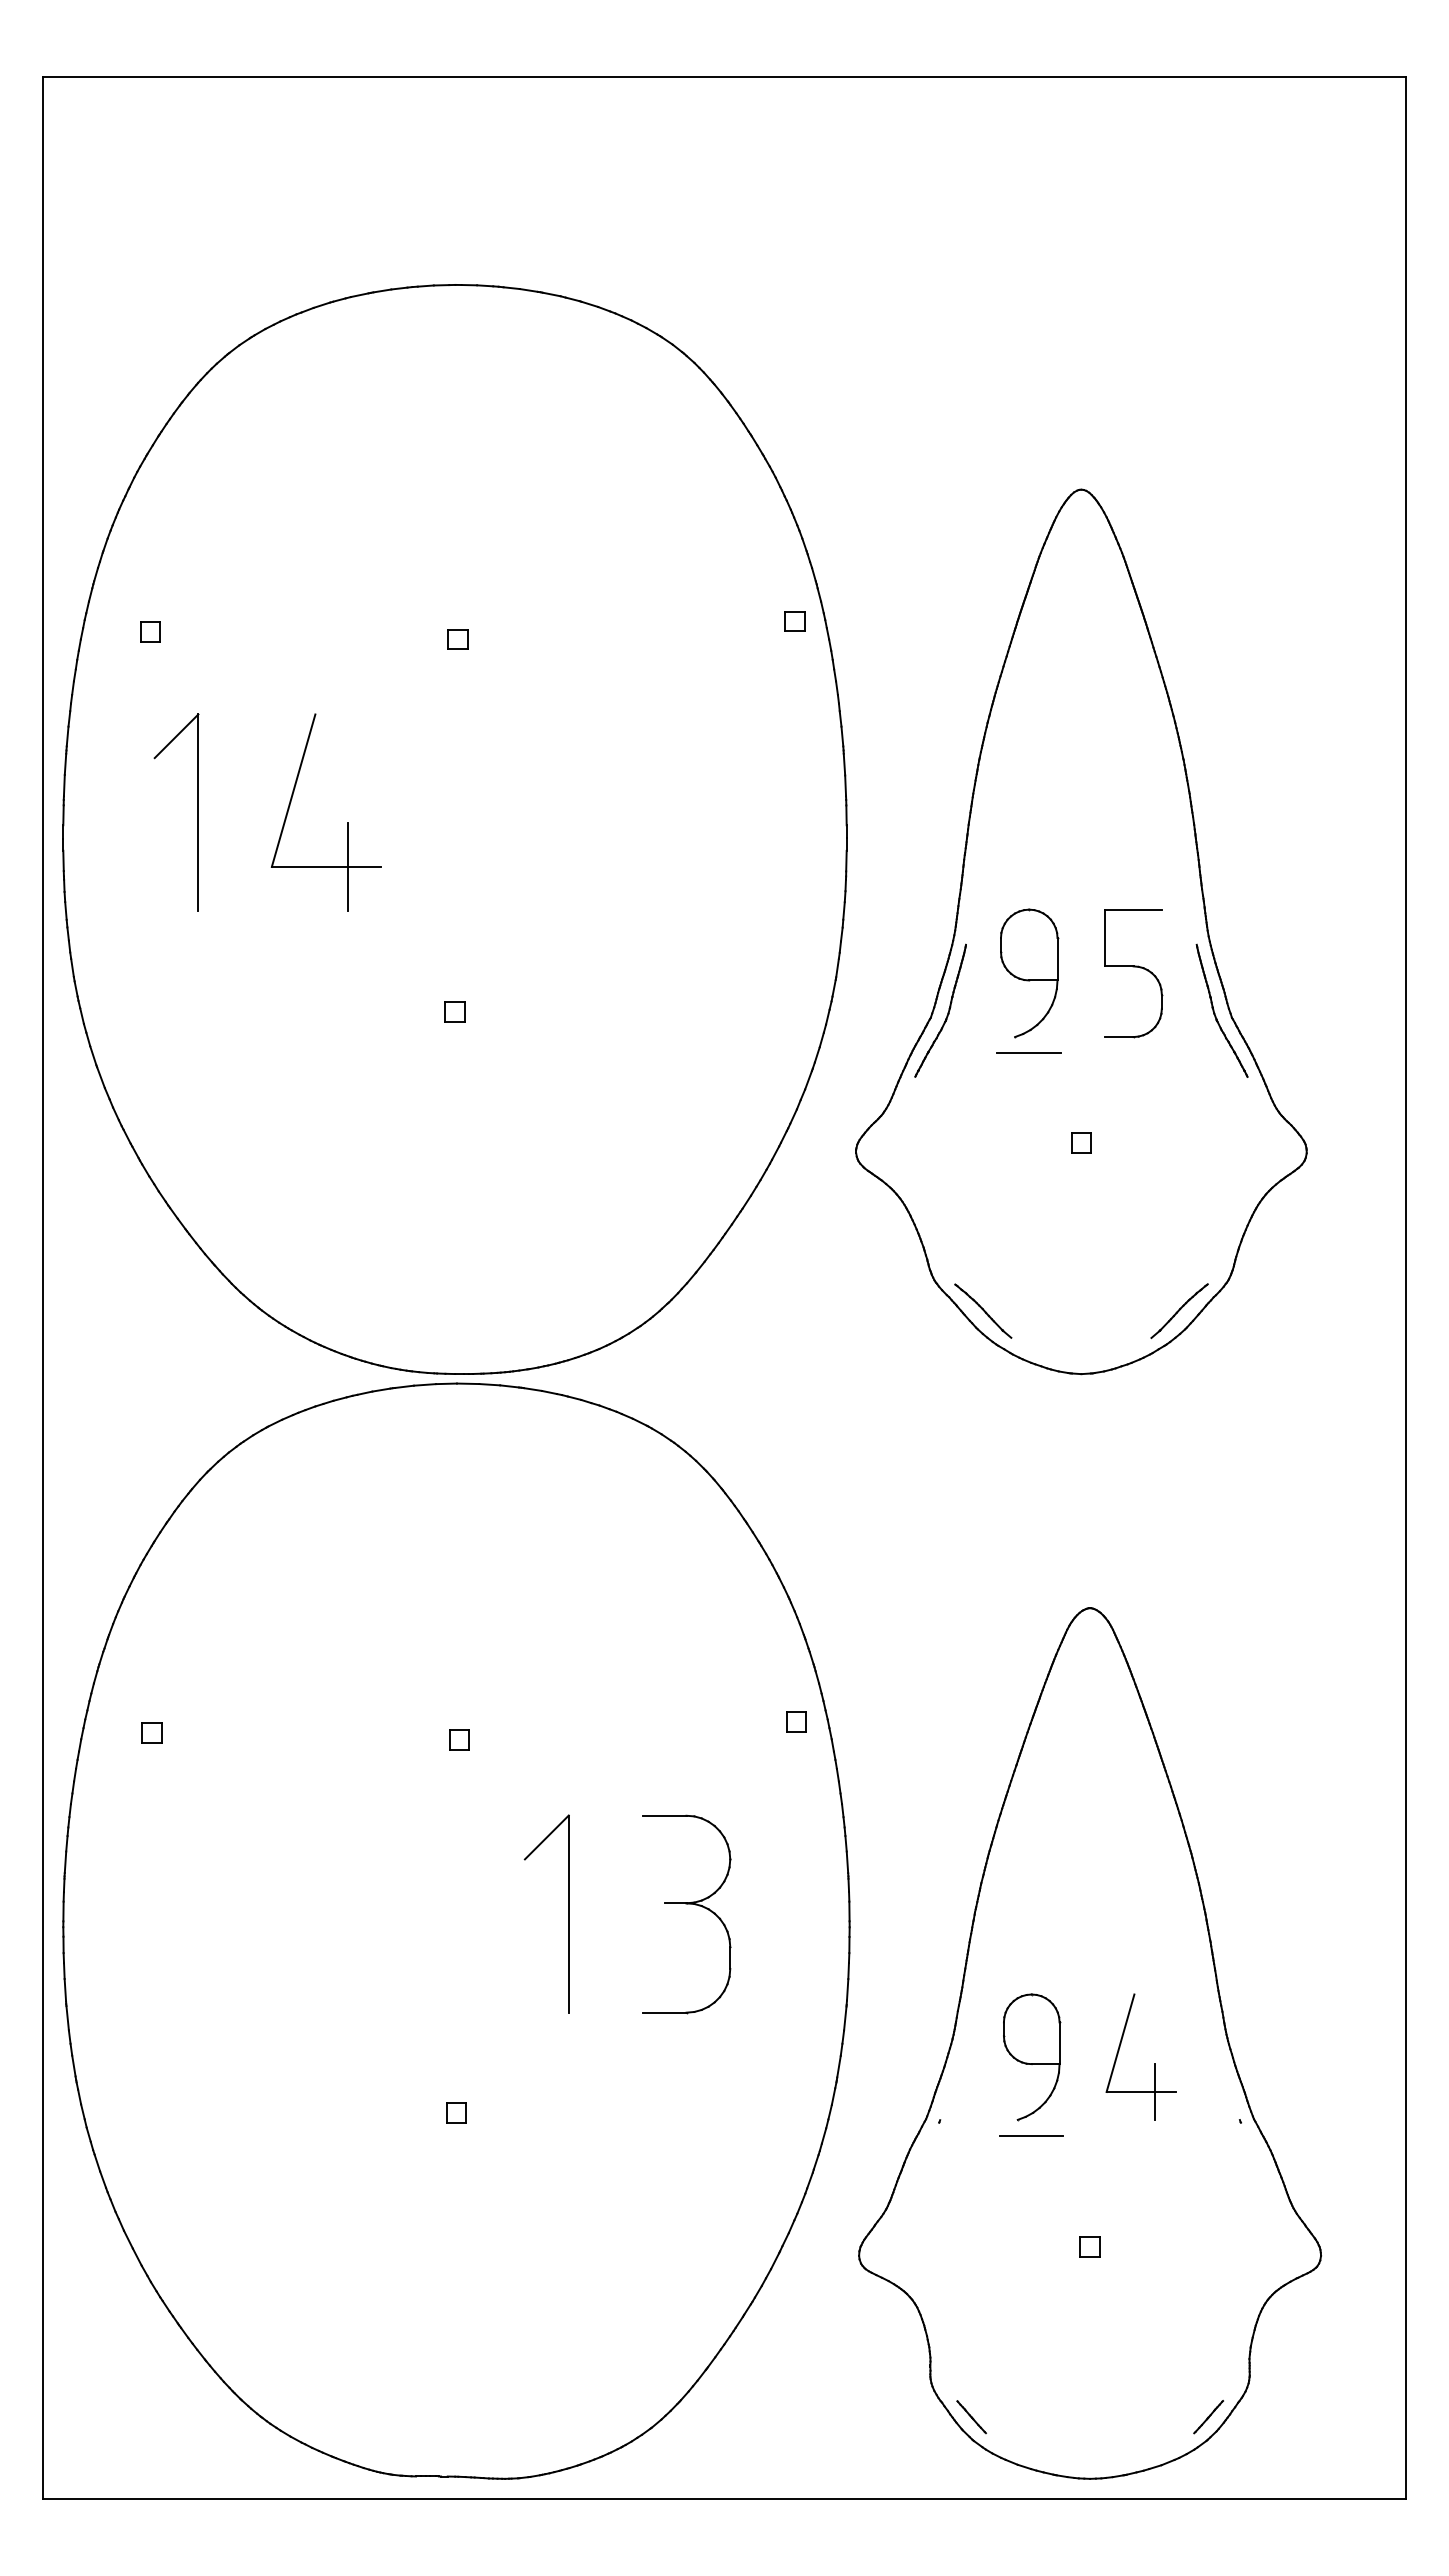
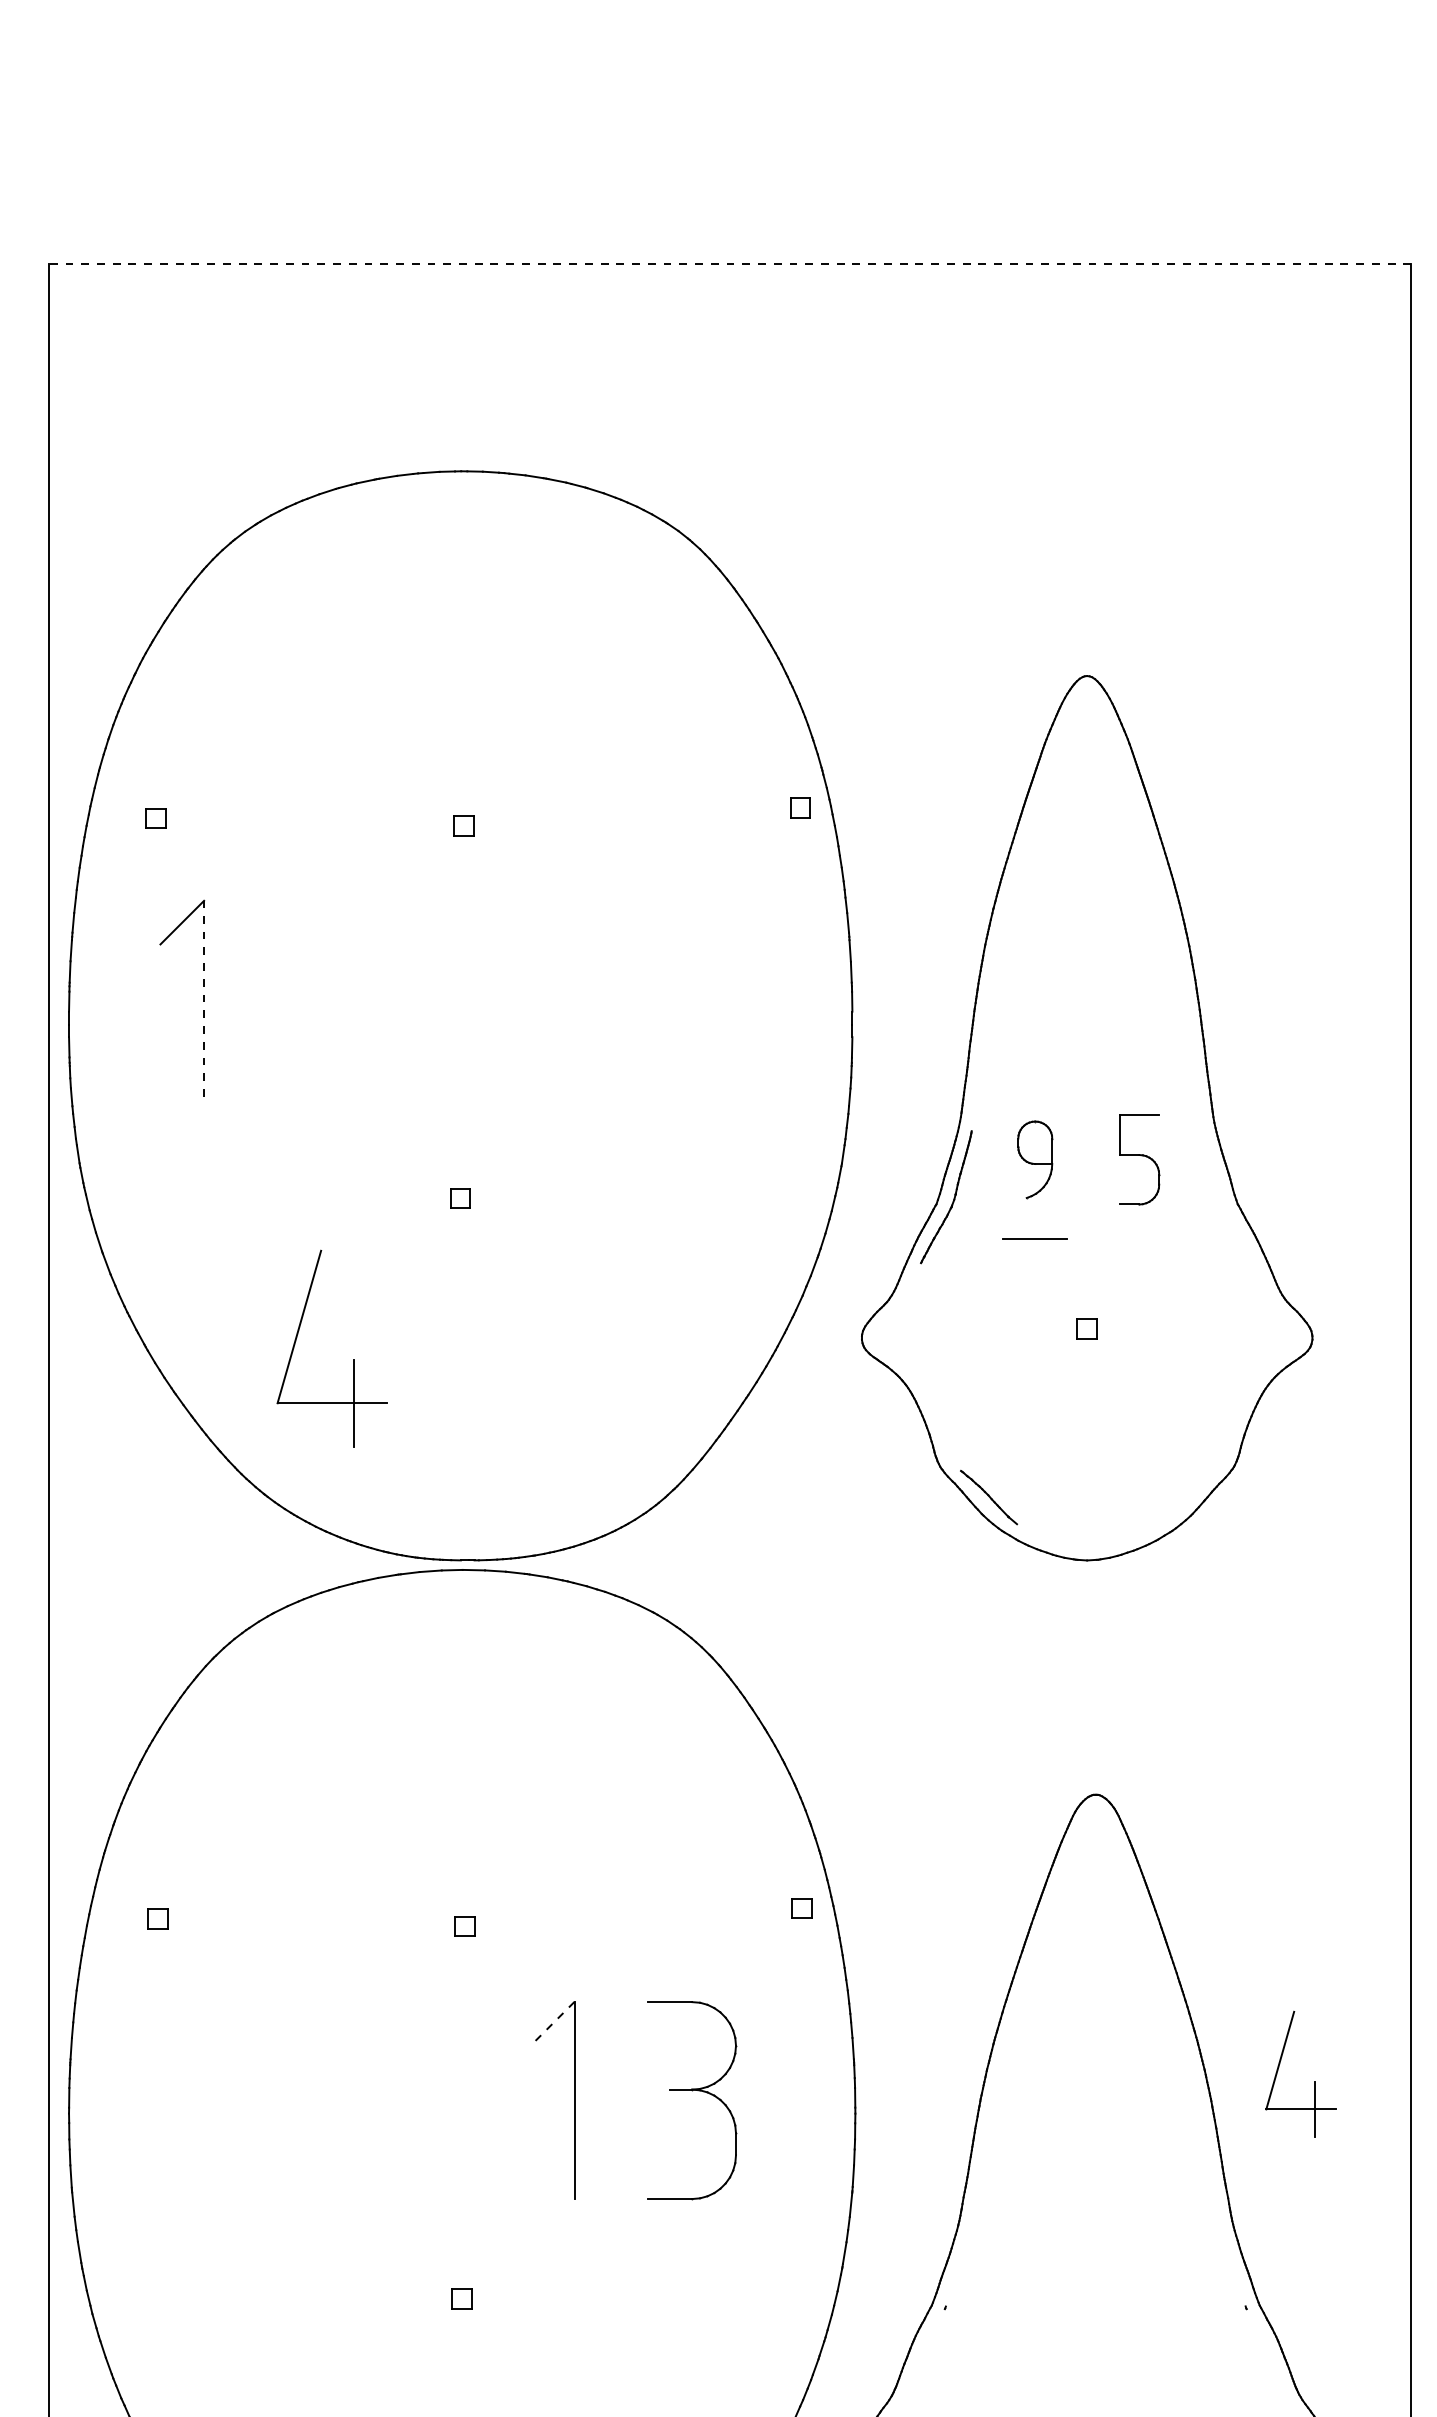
line: (724, 77) -> (730, 263), solid -> dashed
line: (198, 812) -> (204, 998), solid -> dashed
part: (347, 822) -> (353, 1358), moved
part: (1029, 973) -> (1035, 1159), size x0.6
part: (1133, 973) -> (1139, 1159), size x0.7
part: (1215, 1013) -> (1221, 1199), removed
part: (1179, 1311) -> (1185, 1497), removed
line: (546, 1837) -> (552, 2023), solid -> dashed
part: (1032, 2057) -> (1038, 2243), removed
part: (1154, 2063) -> (1314, 2080), moved
line: (1031, 2135) -> (1037, 2321), removed

